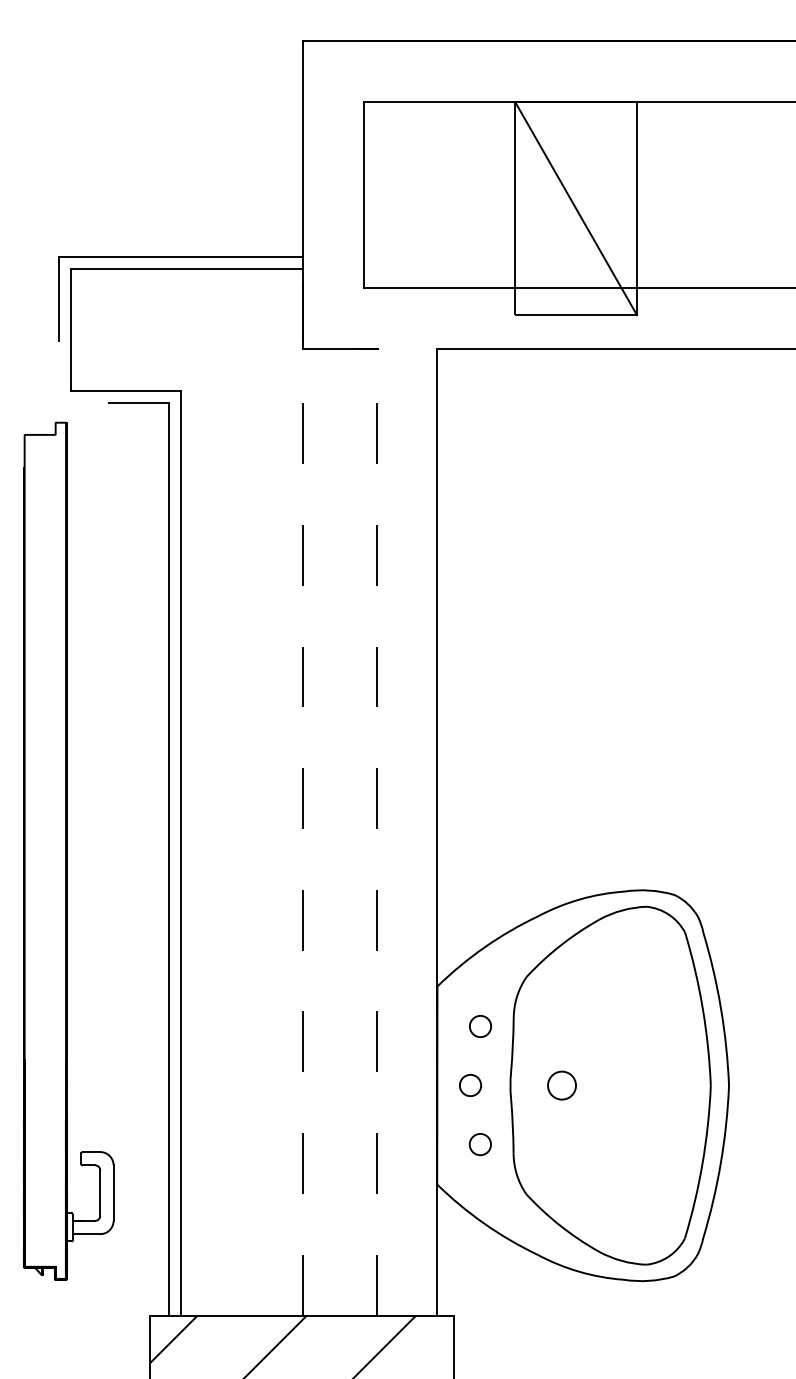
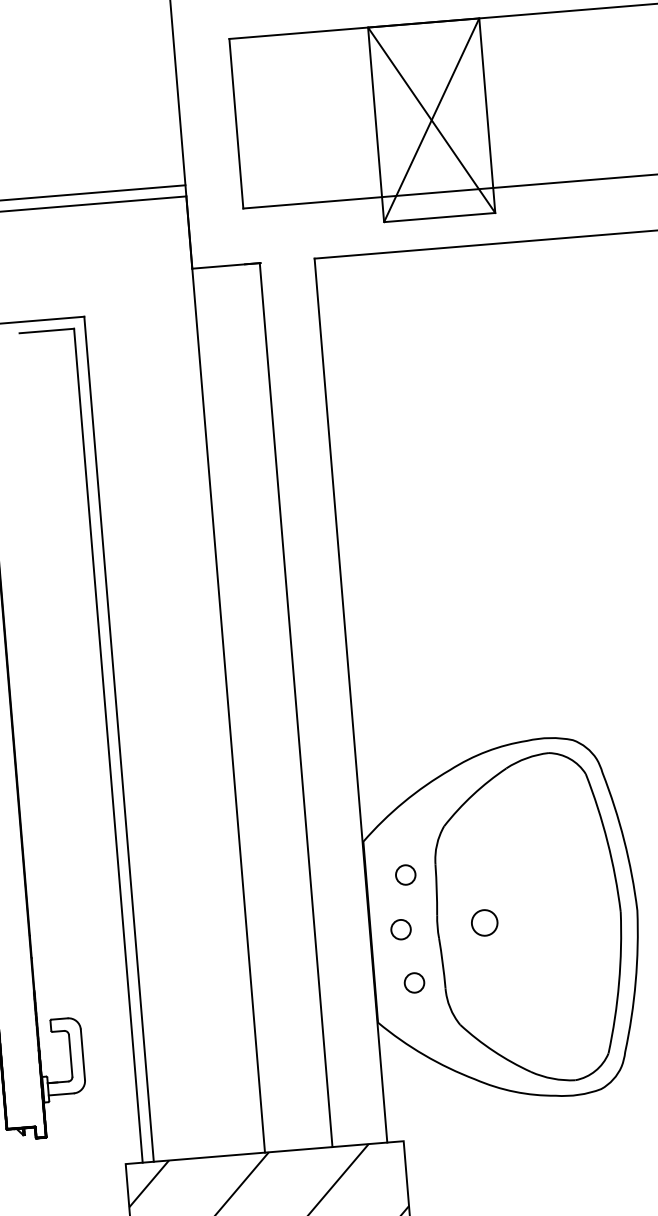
line: (575, 208) -> (431, 120), added
line: (302, 792) -> (225, 674), dashed -> solid
line: (376, 832) -> (296, 705), dashed -> solid

